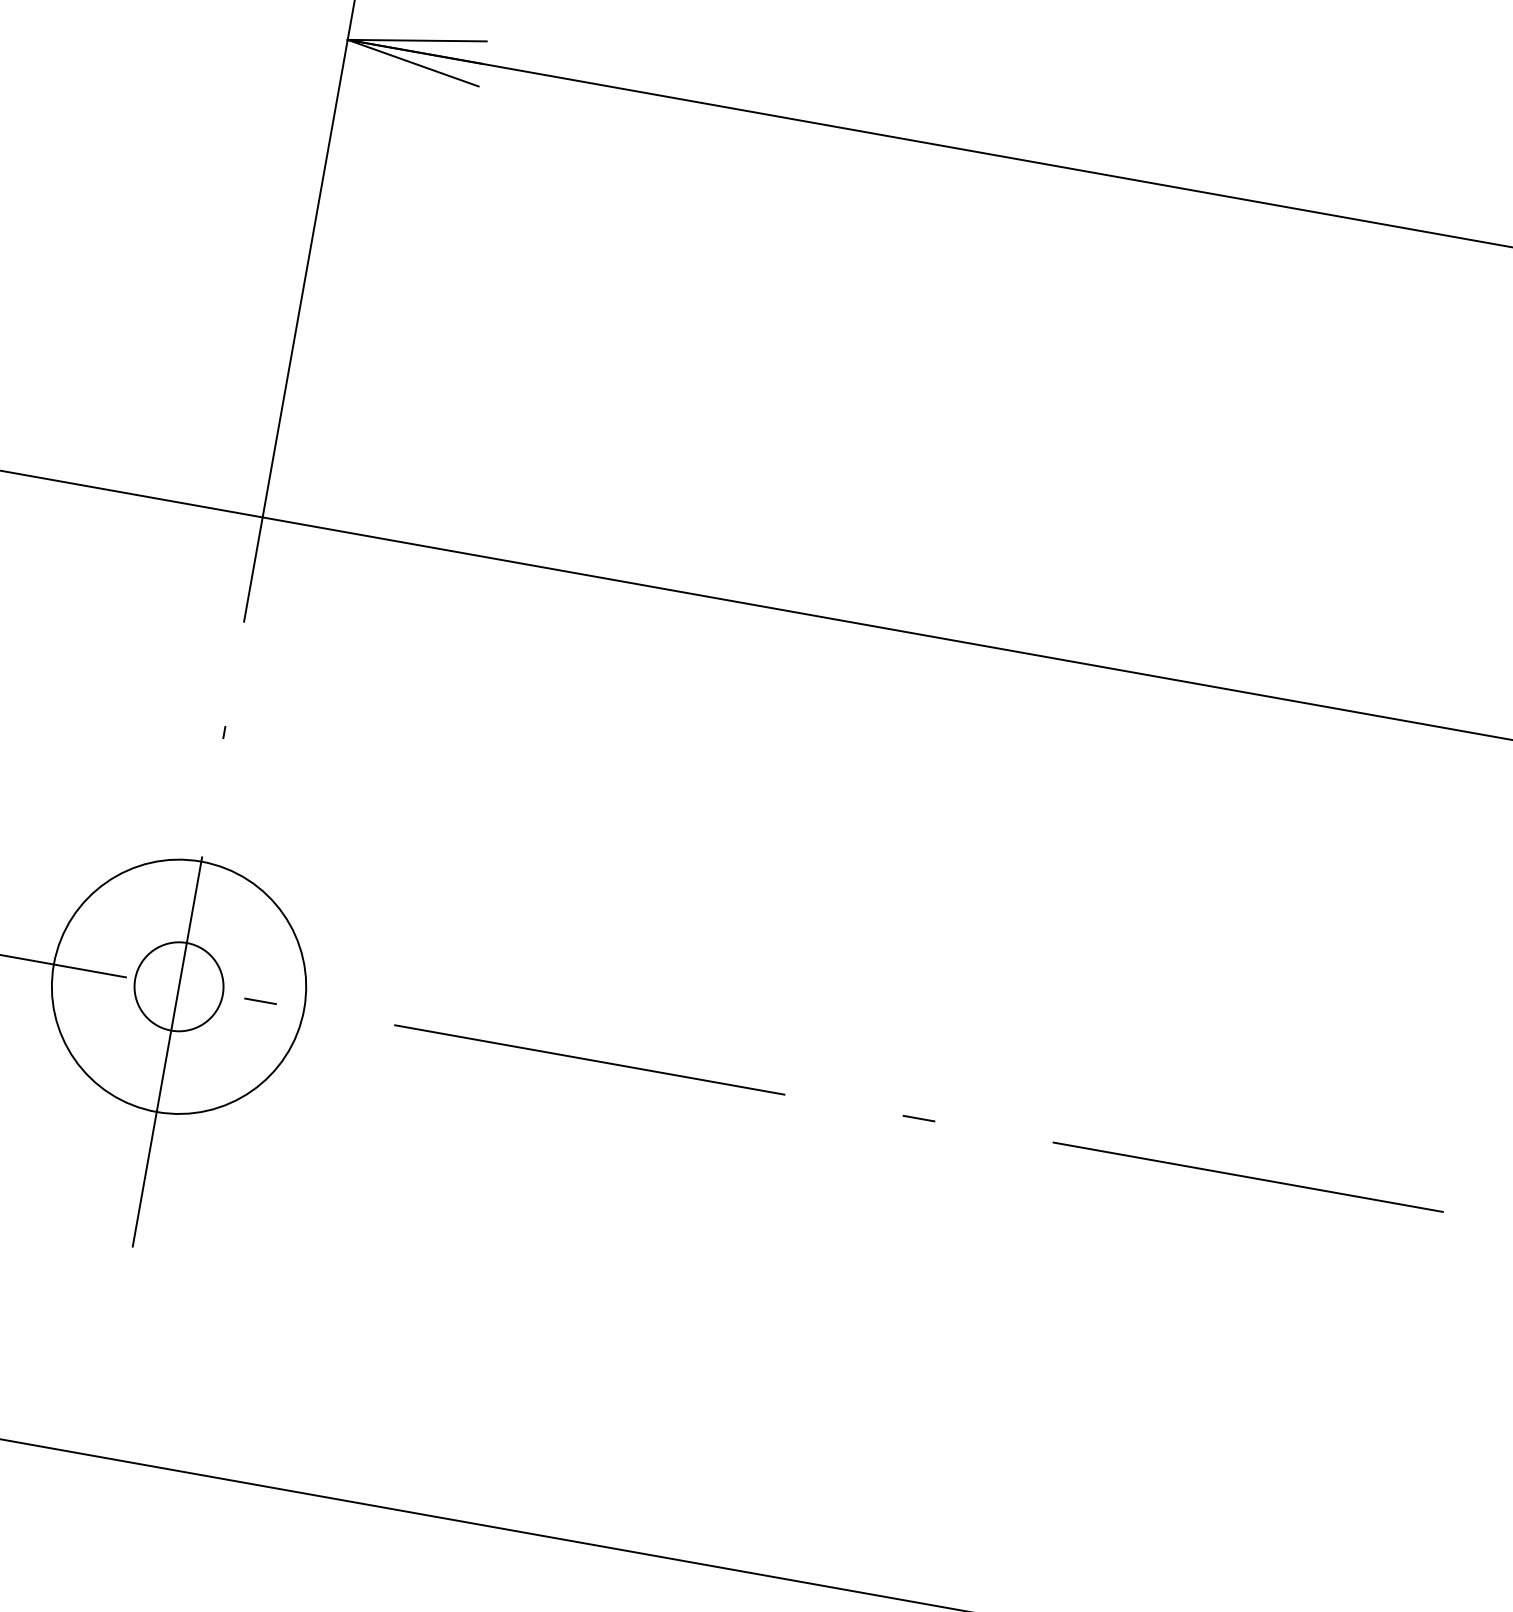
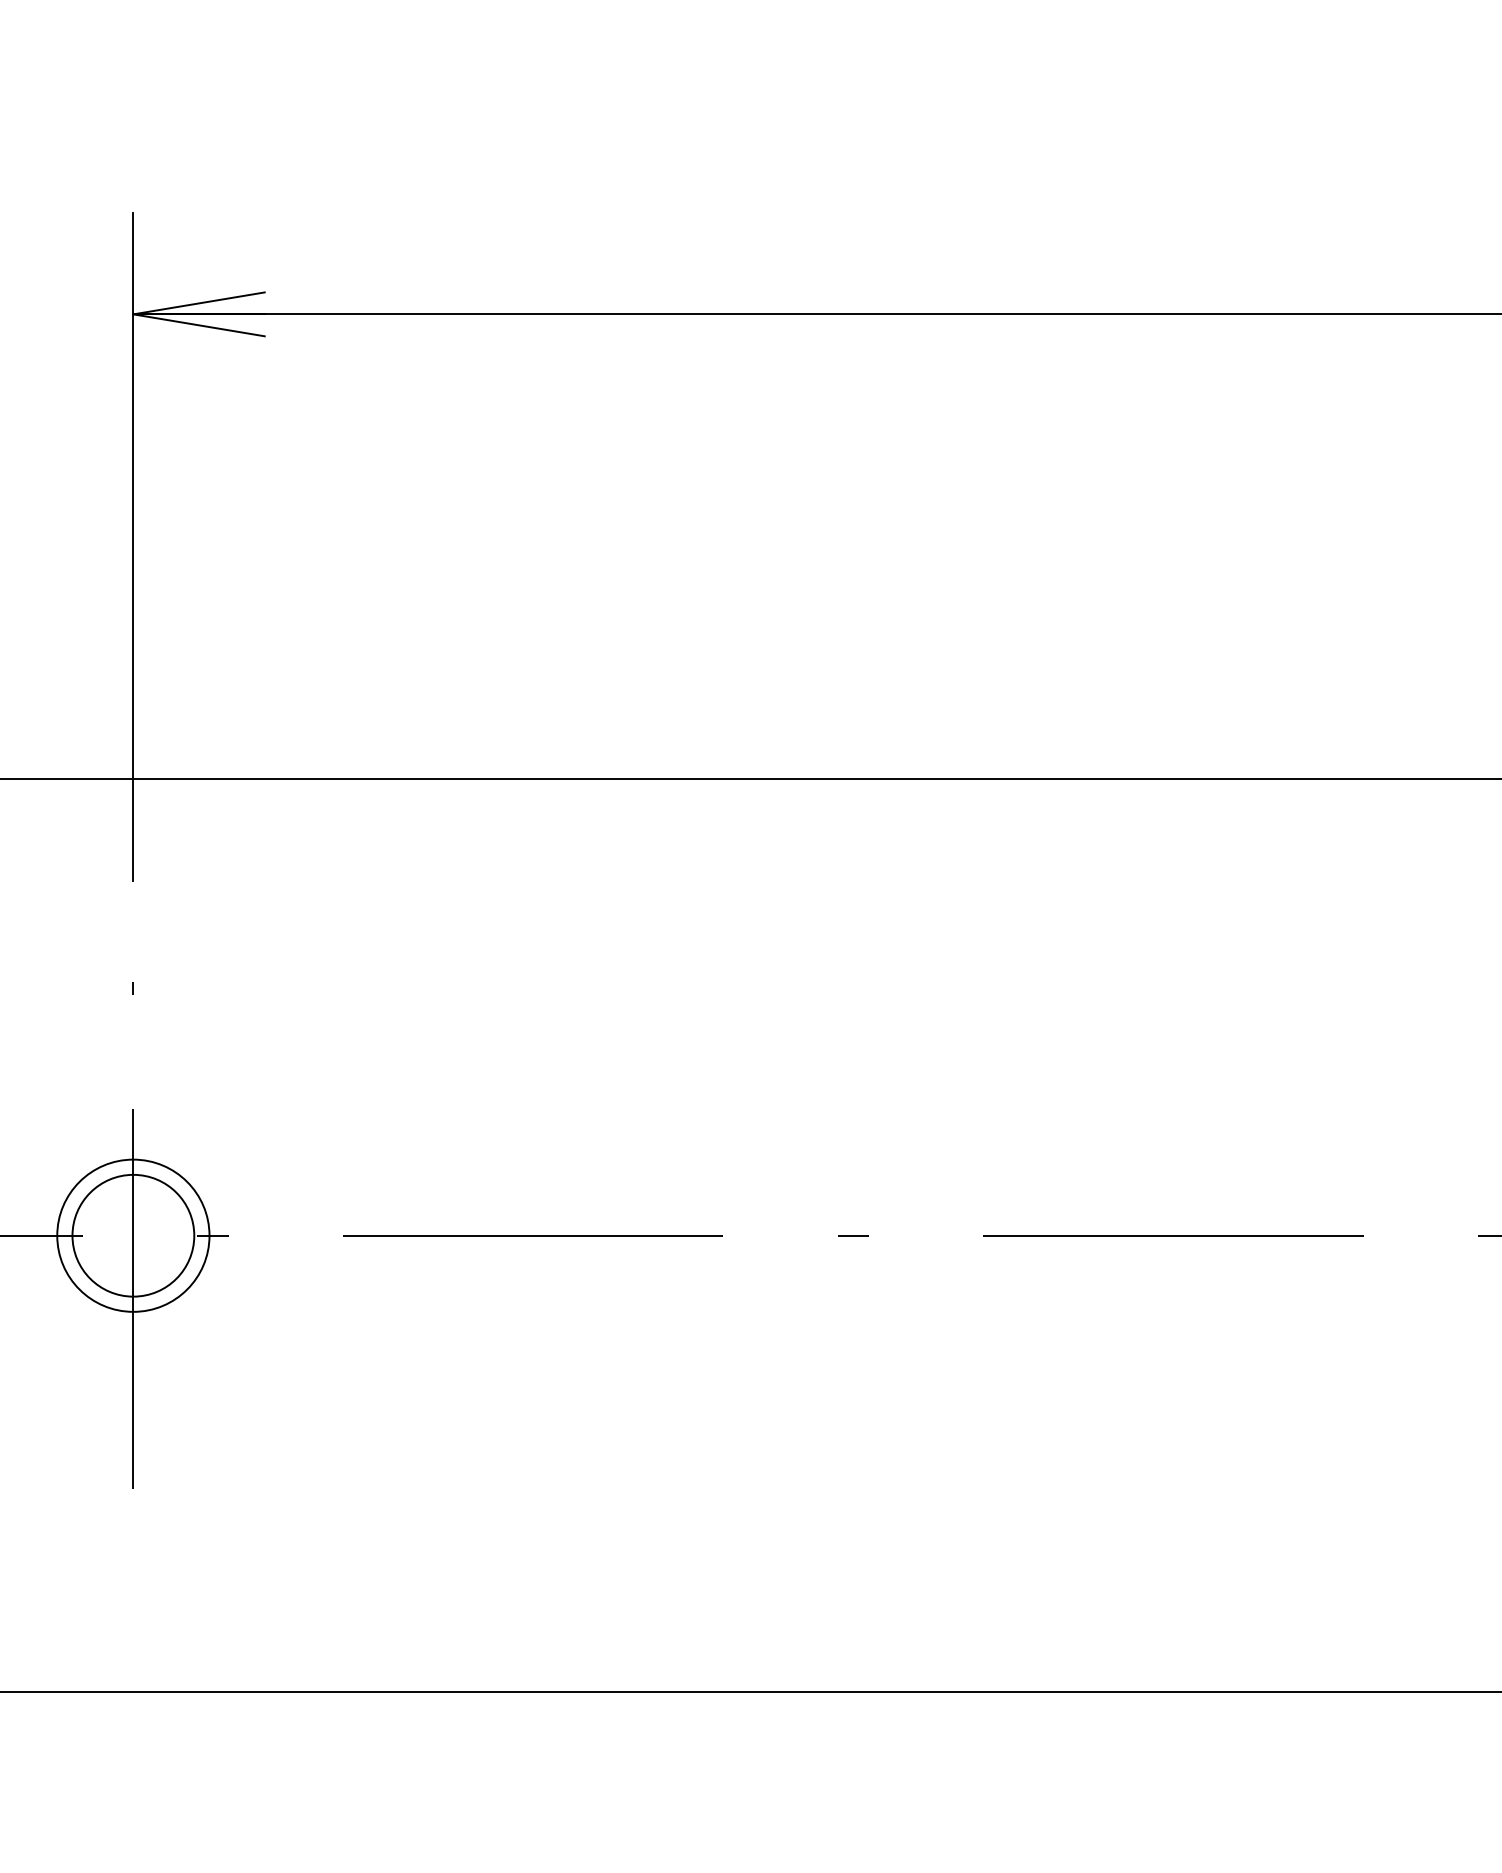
circle: (179, 986) -> (133, 1235), size x0.62
circle: (179, 986) -> (133, 1235), size x1.43

